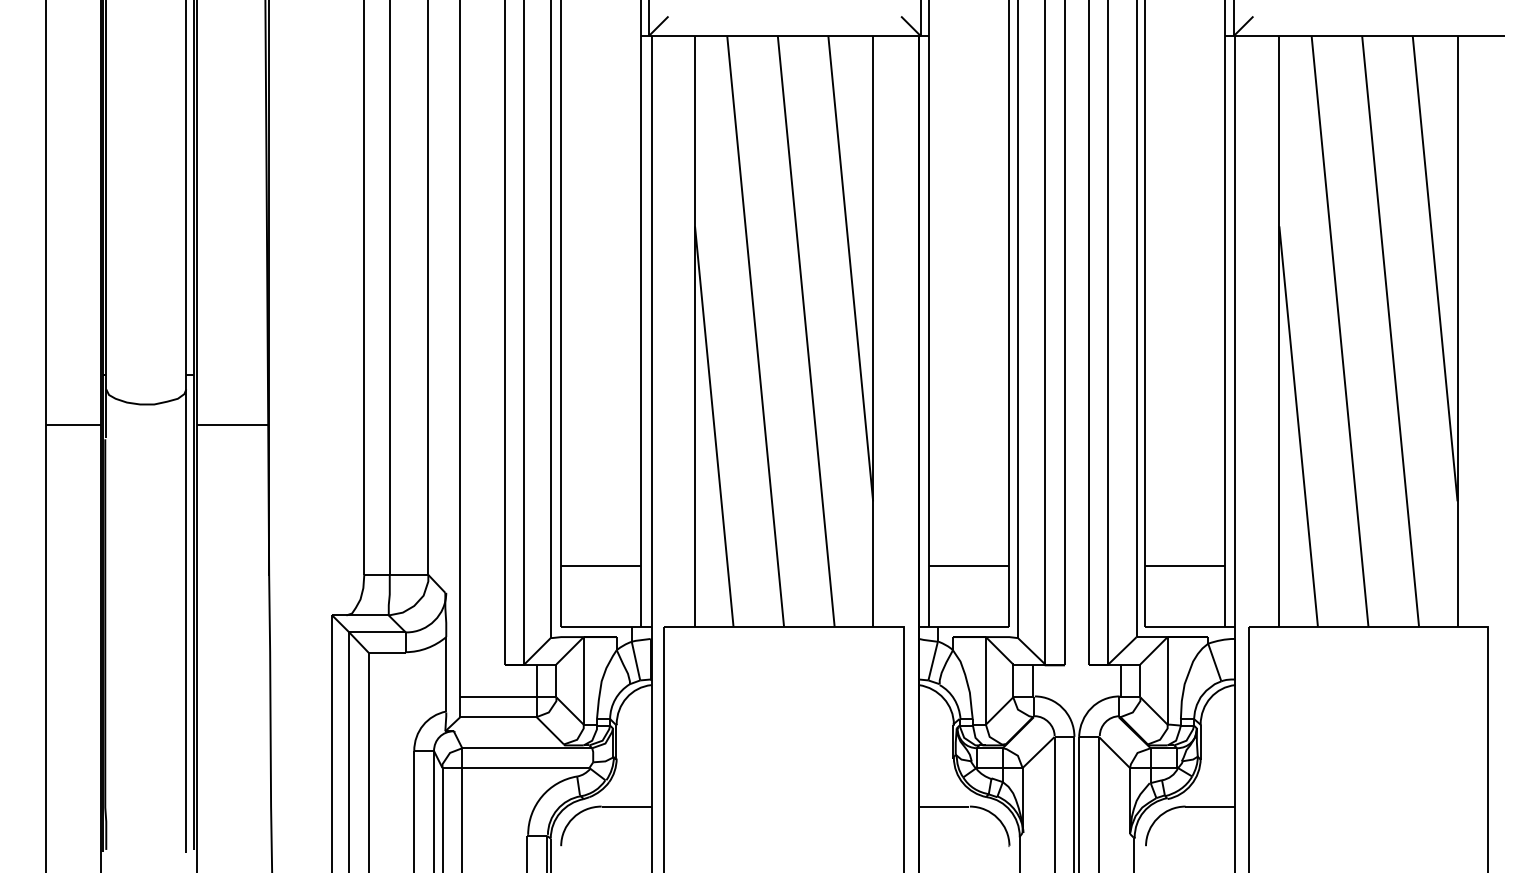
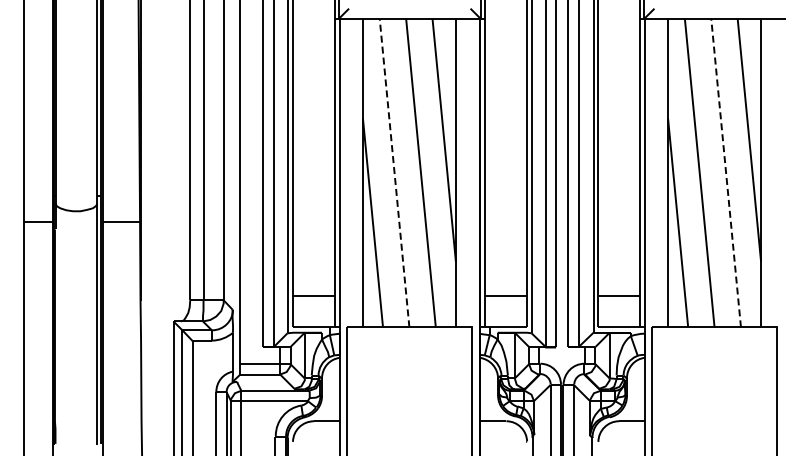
line: (755, 332) -> (394, 173), solid -> dashed
line: (1391, 332) -> (726, 173), solid -> dashed

